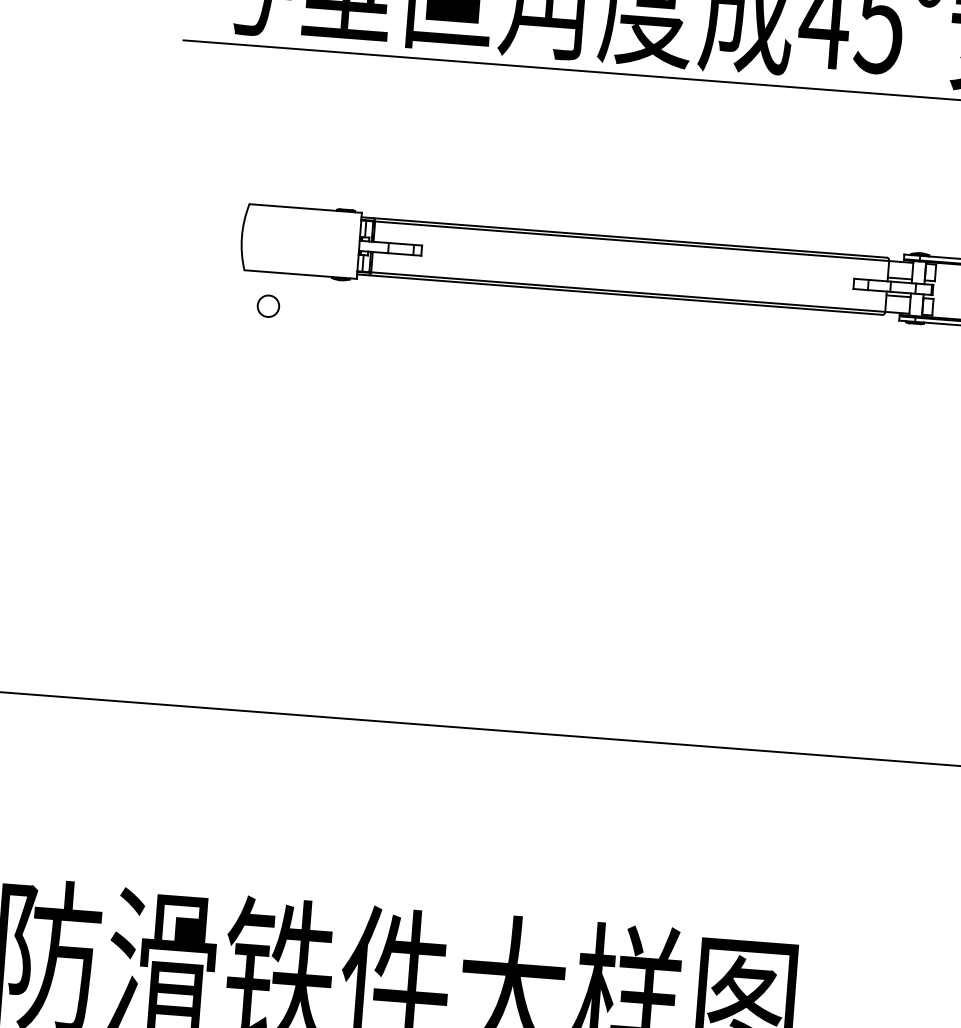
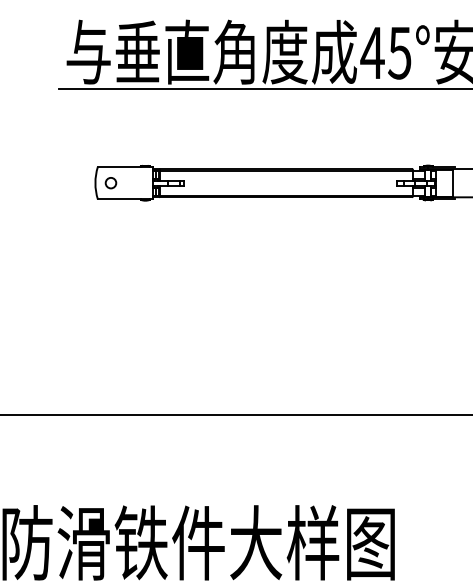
circle: (267, 306) -> (110, 183), moved

